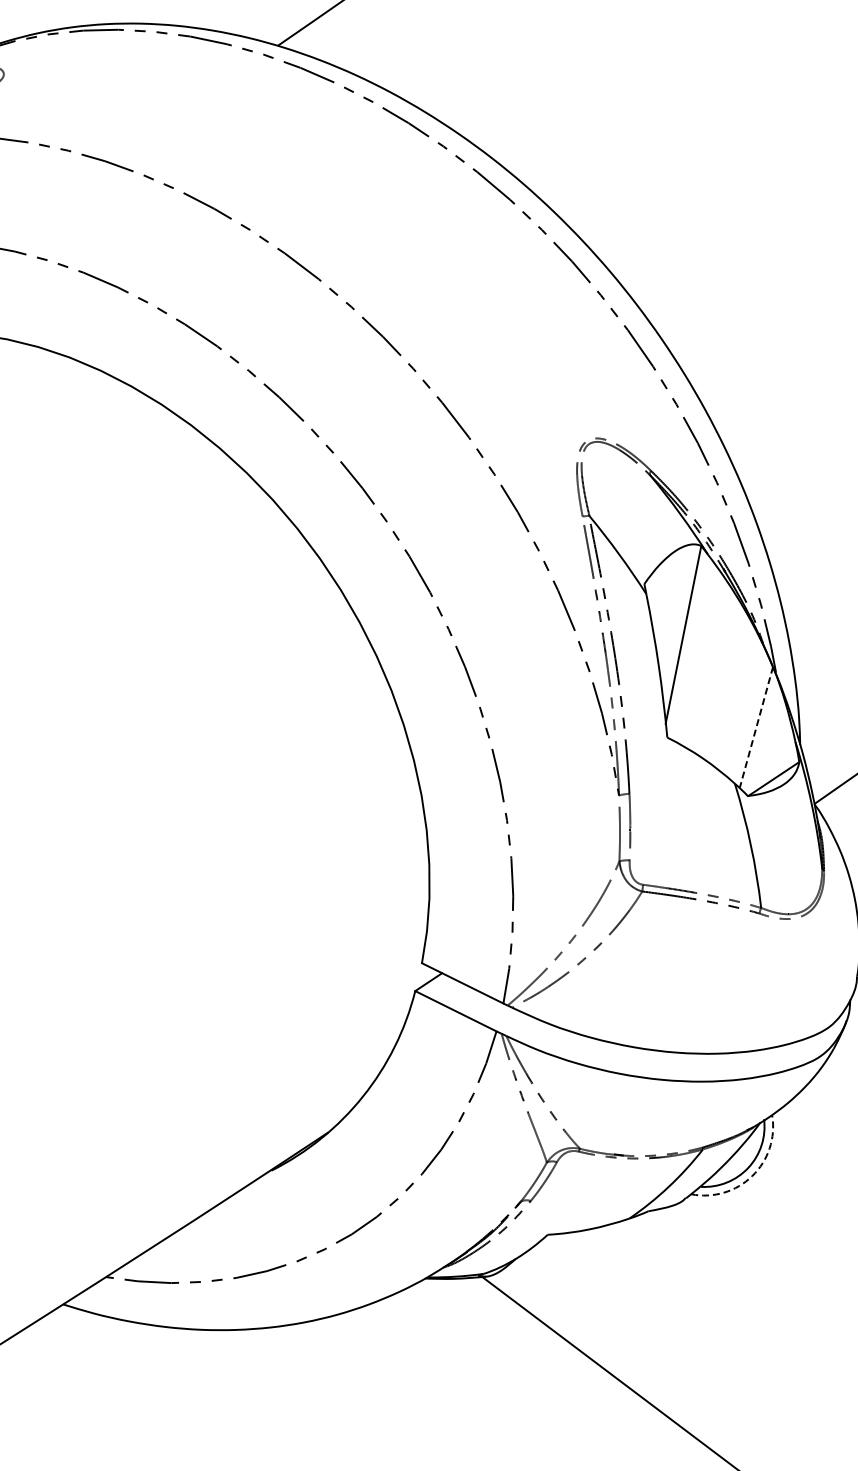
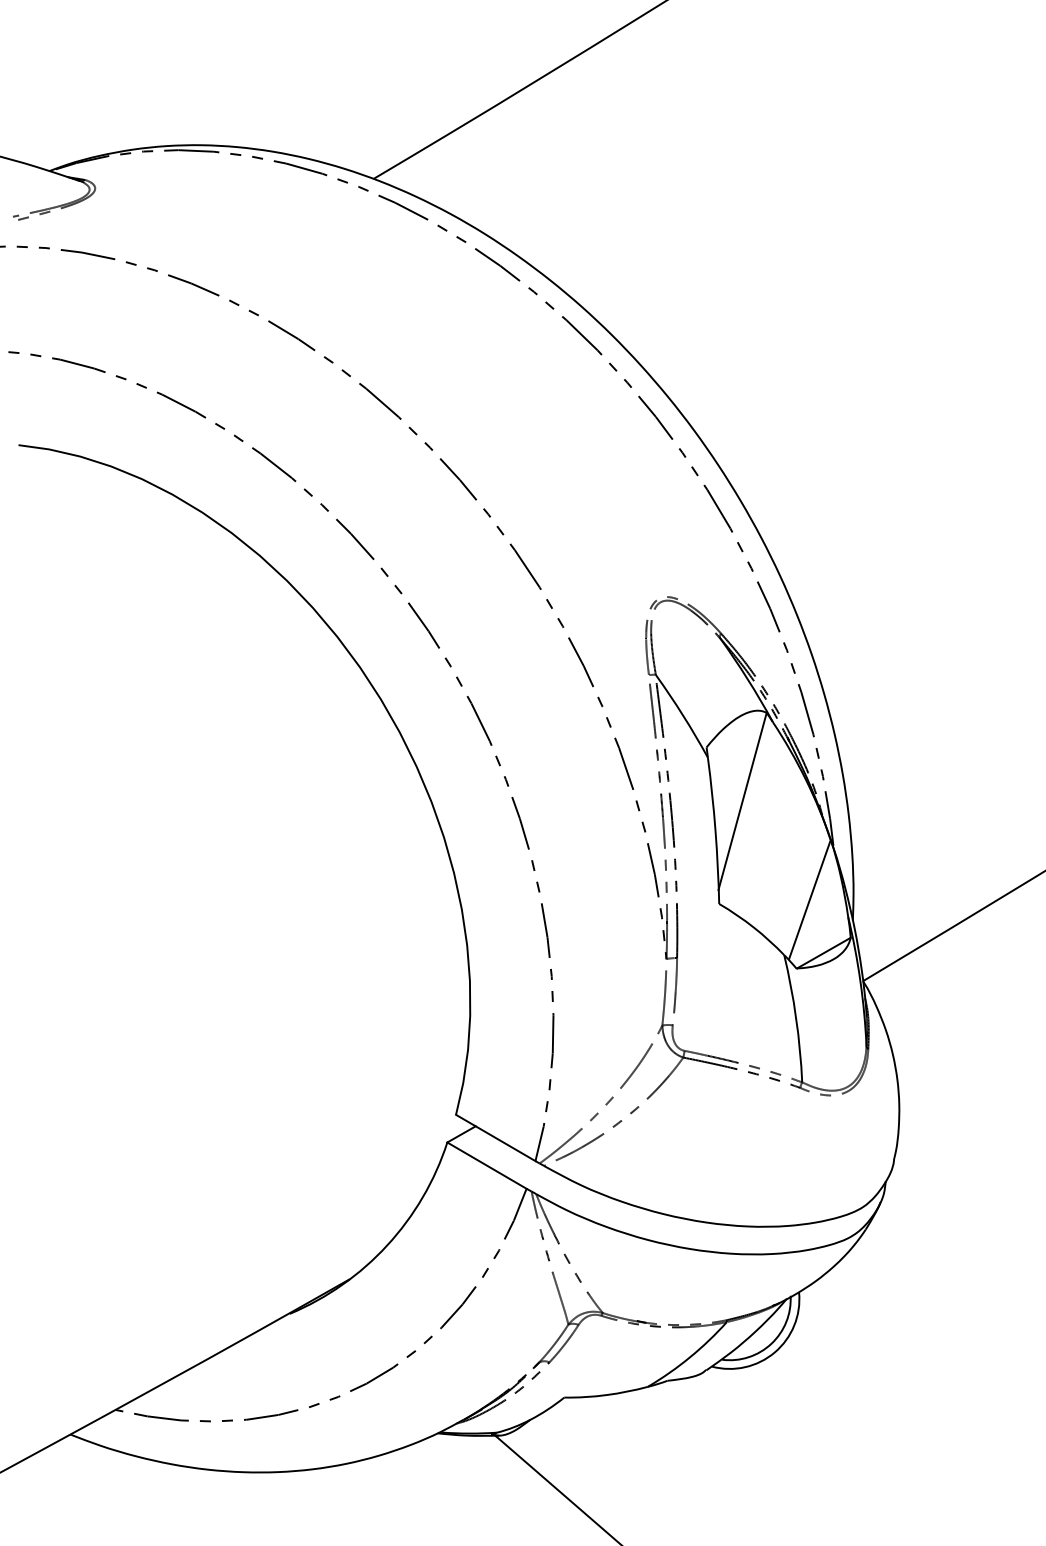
line: (756, 728) -> (809, 900), dashed -> solid
arc: (752, 1176) -> (774, 1352), dashed -> solid

